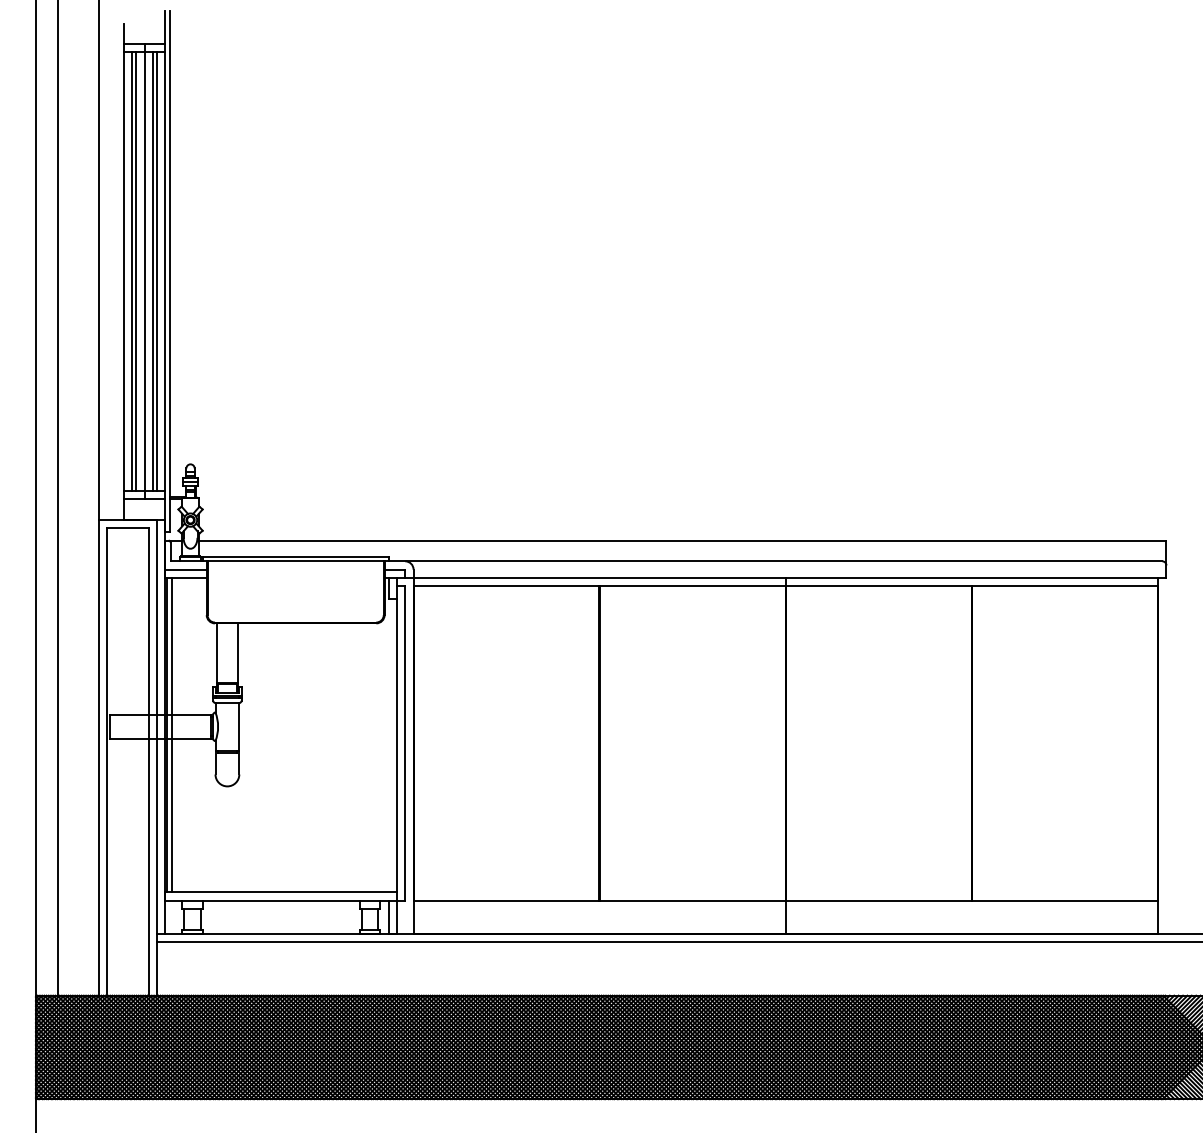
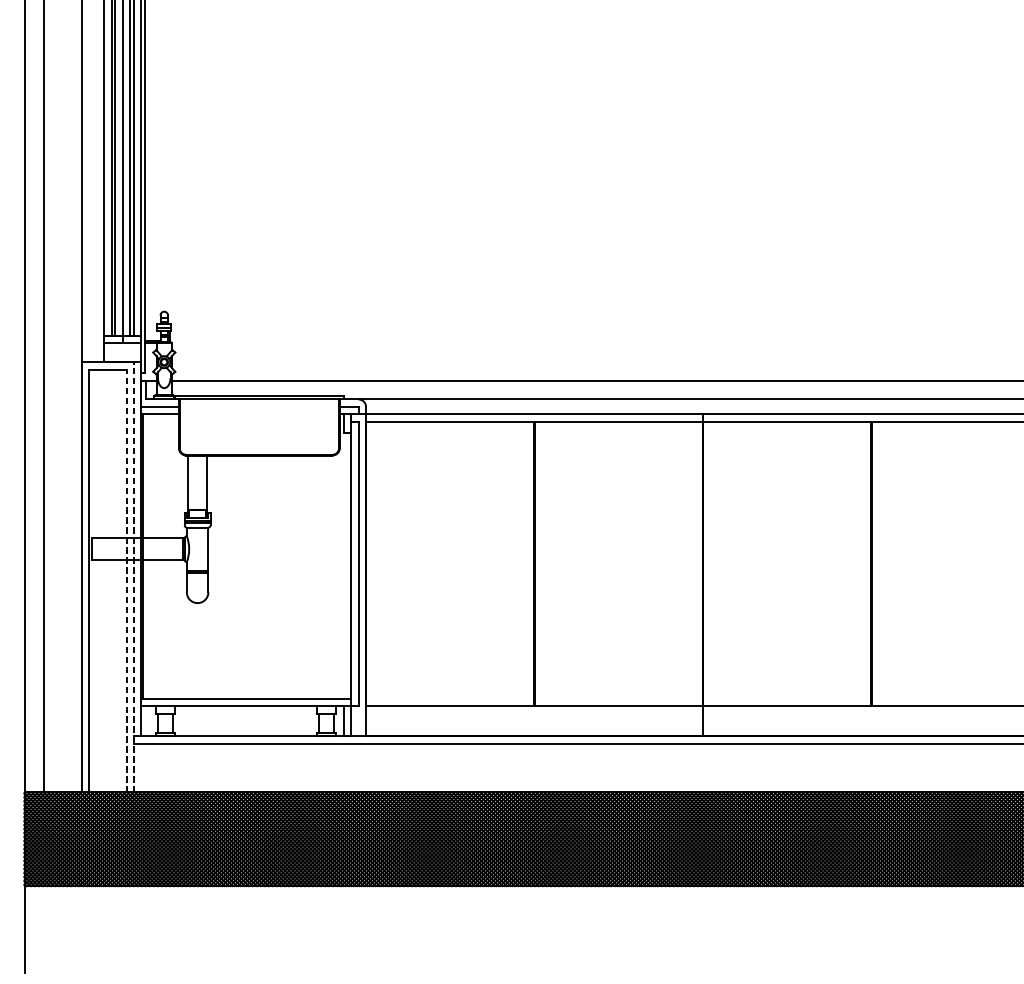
line: (171, 734) -> (147, 556), removed
line: (157, 757) -> (134, 576), solid -> dashed
line: (148, 761) -> (126, 580), solid -> dashed

